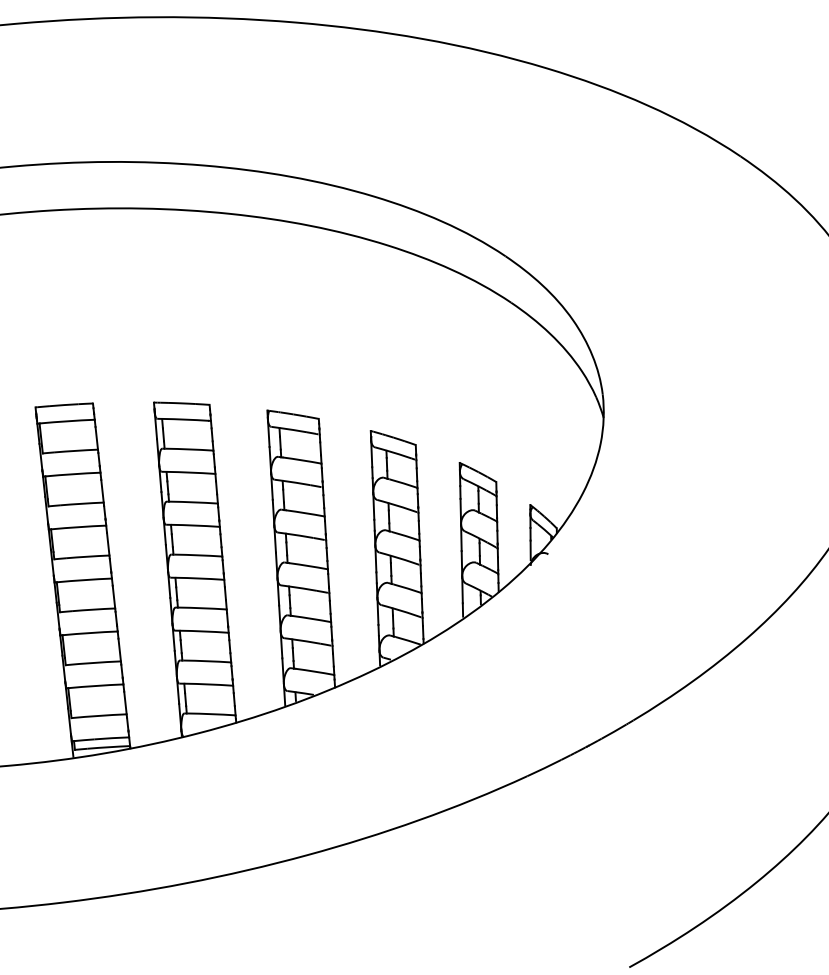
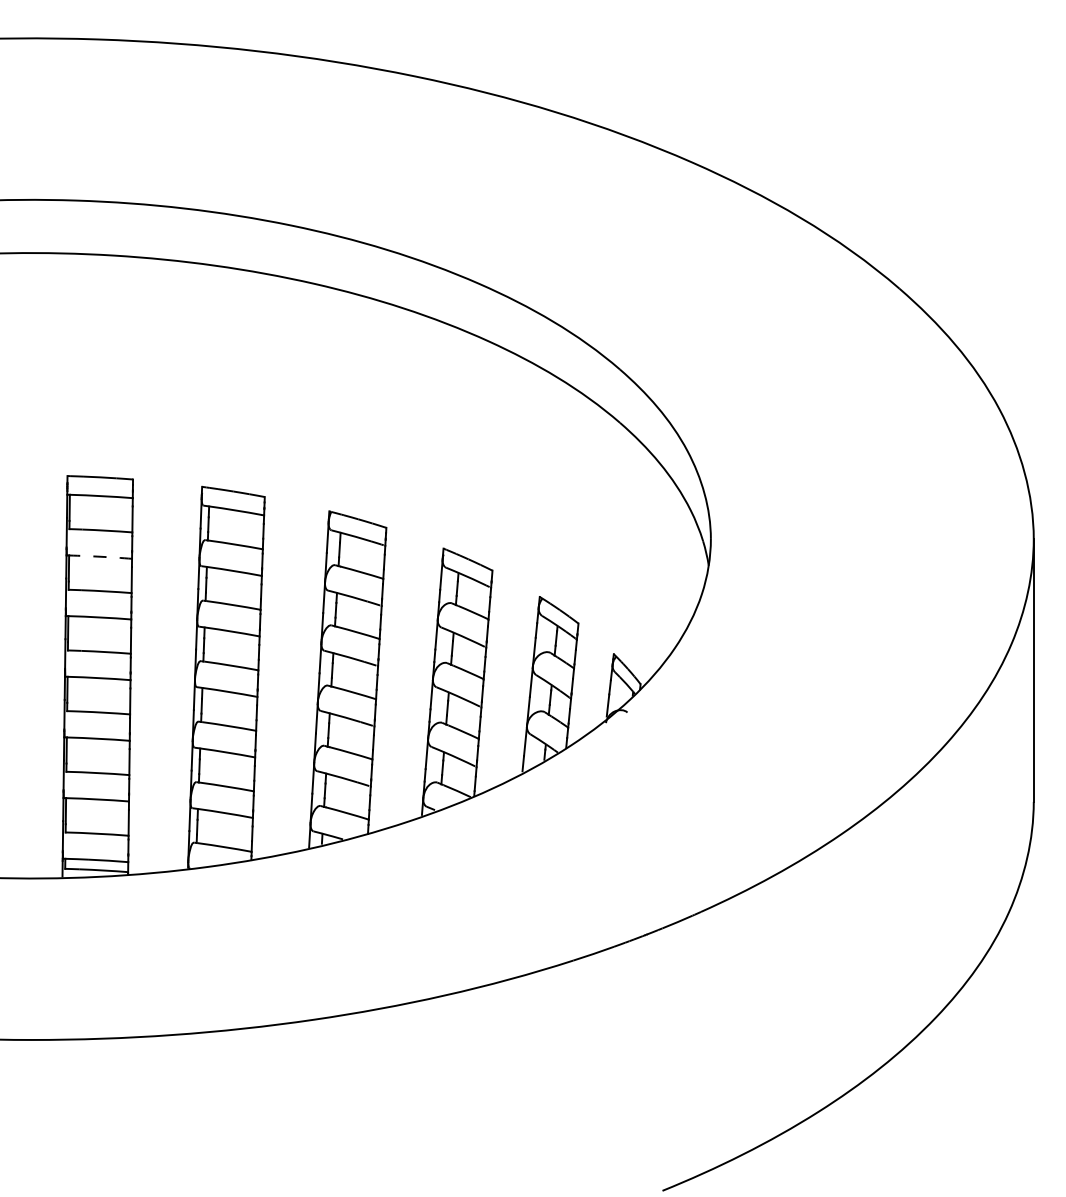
arc: (73, 473) -> (101, 556), solid -> dashed

